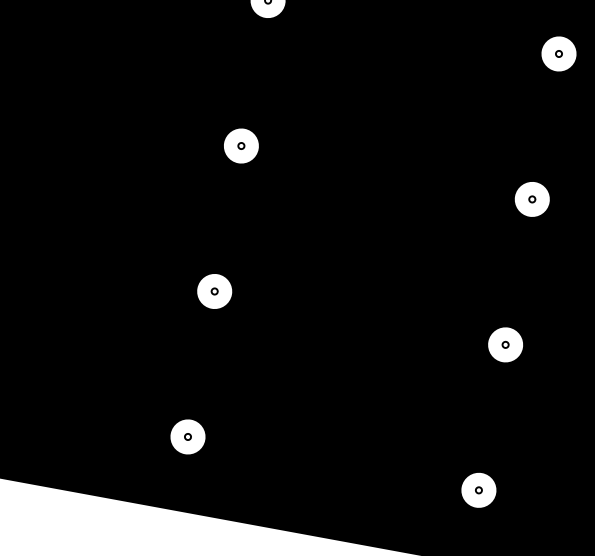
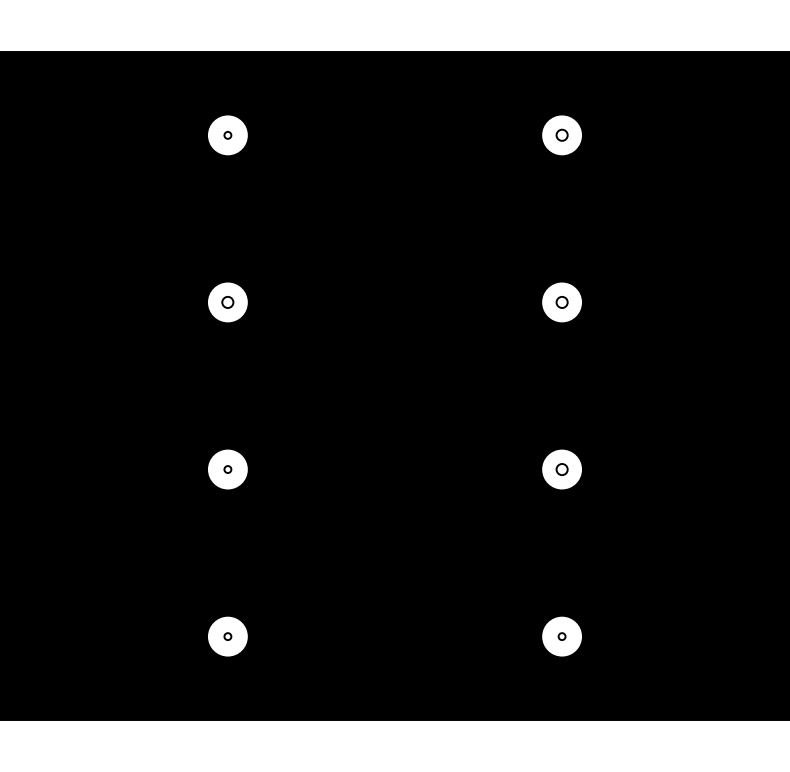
circle: (558, 54) -> (561, 135), size x1.6
circle: (241, 146) -> (227, 302), size x1.6
circle: (531, 199) -> (561, 302), size x1.6
circle: (505, 344) -> (561, 469), size x1.6

